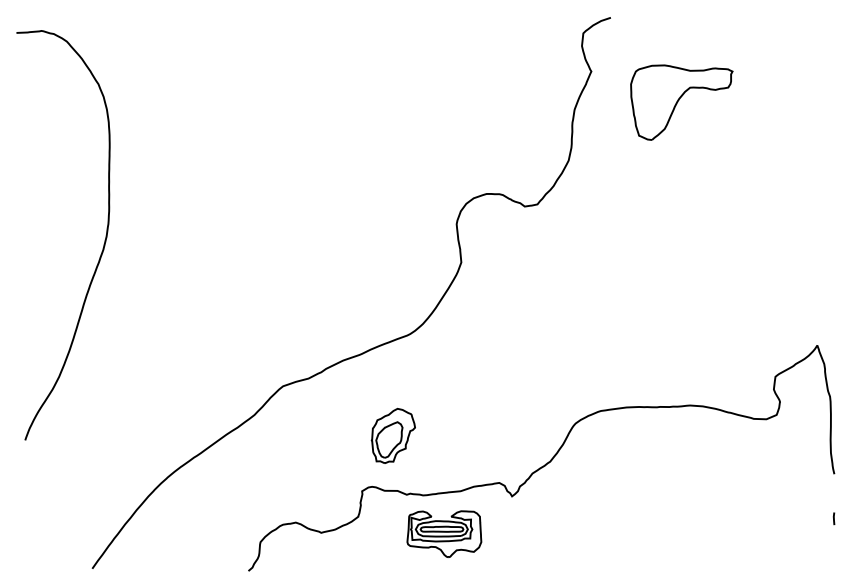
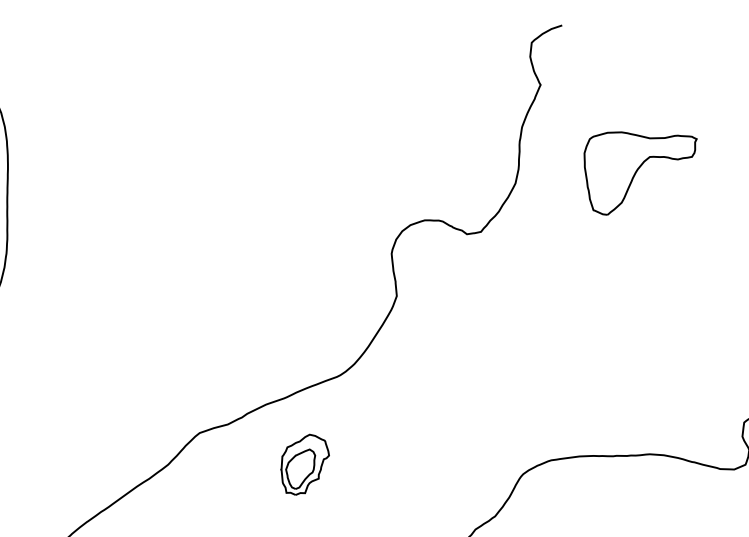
part: (681, 102) -> (640, 173), moved
part: (392, 435) -> (304, 464), moved

